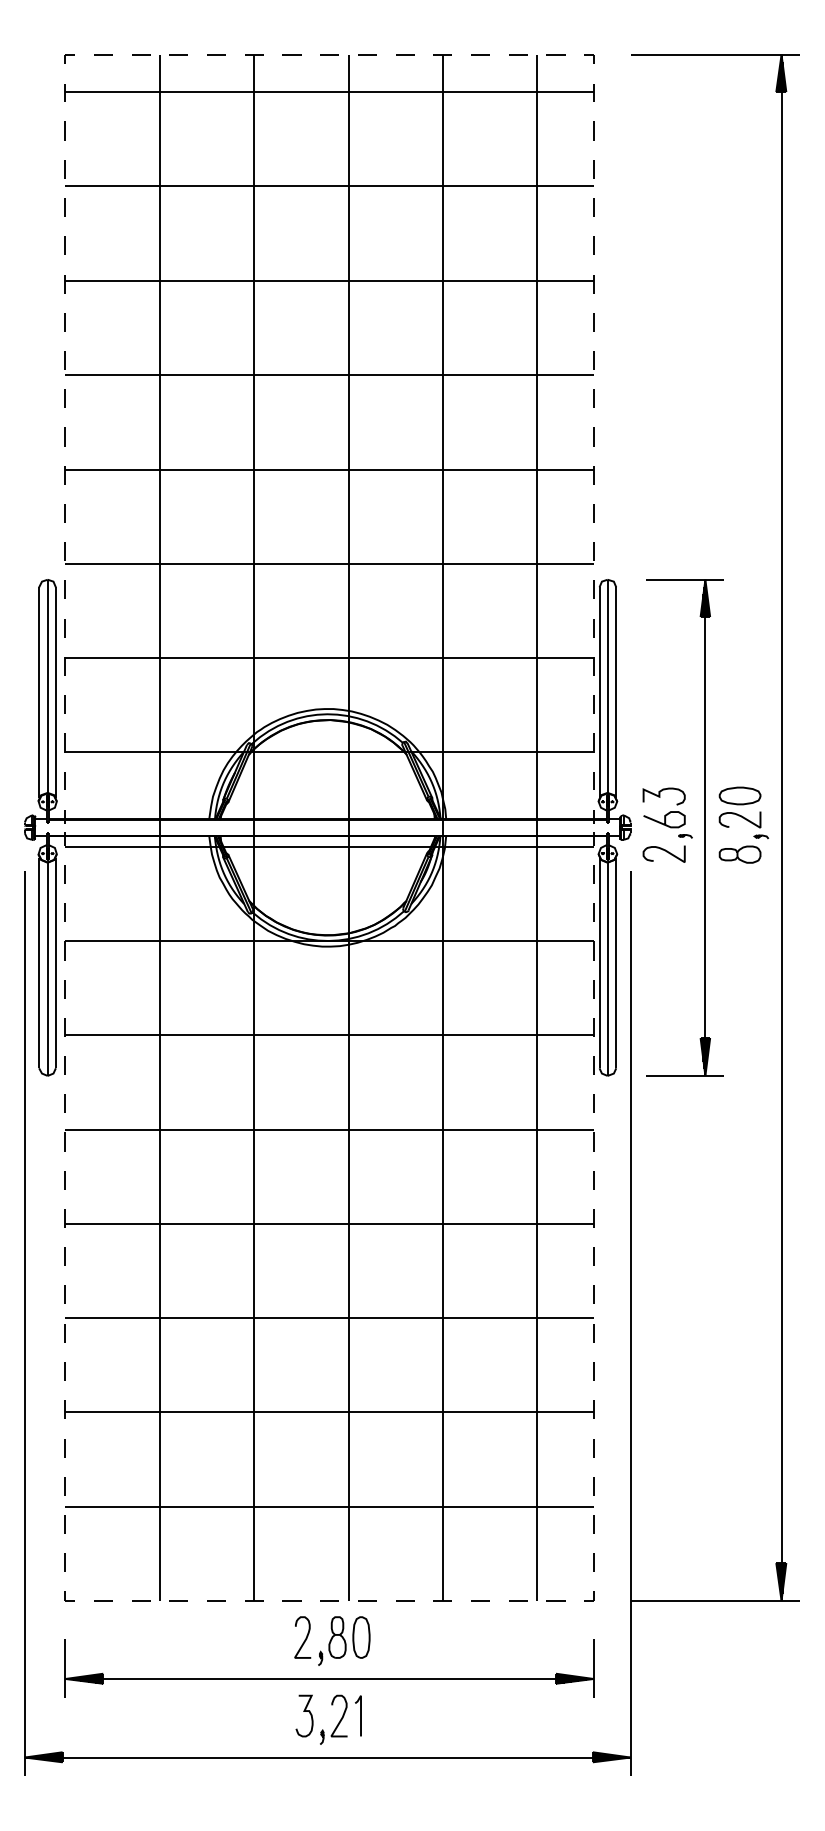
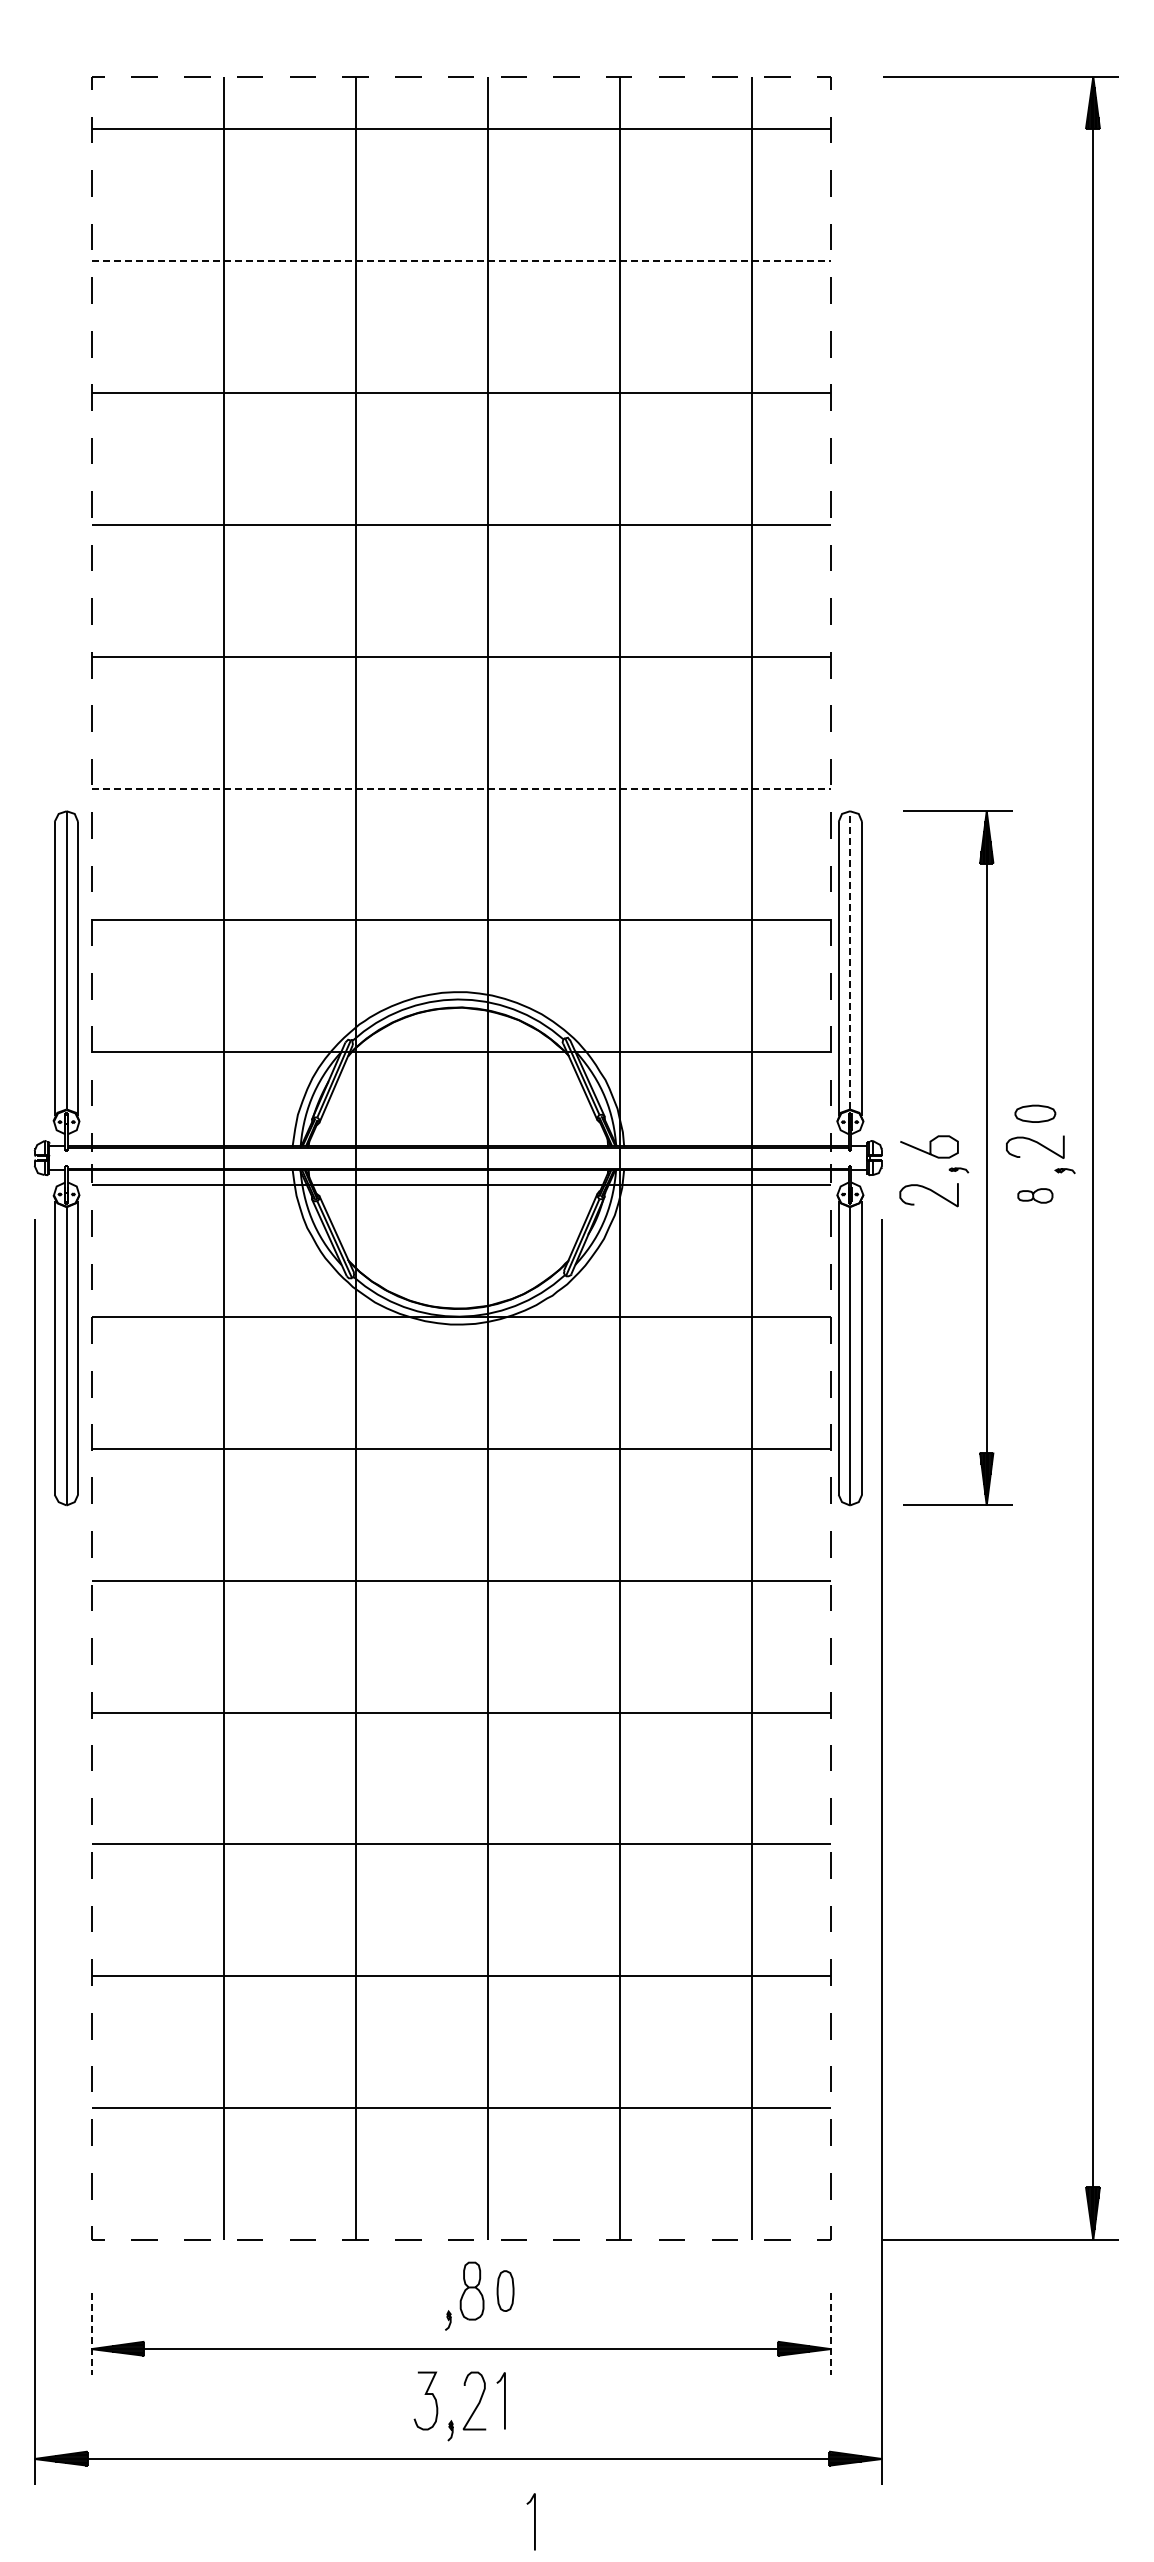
line: (329, 186) -> (461, 261), solid -> dashed
line: (329, 564) -> (461, 789), solid -> dashed
line: (607, 685) -> (850, 959), solid -> dashed
part: (740, 795) -> (1035, 1113), size x0.7
curve: (660, 796) -> (923, 1114), removed
part: (740, 854) -> (1035, 1195), size x0.6
part: (361, 1637) -> (505, 2290), size x0.7
curve: (305, 1638) -> (427, 2292), removed
line: (65, 1668) -> (91, 2334), solid -> dashed
line: (593, 1668) -> (830, 2334), solid -> dashed
line: (382, 1802) -> (534, 2521), added

